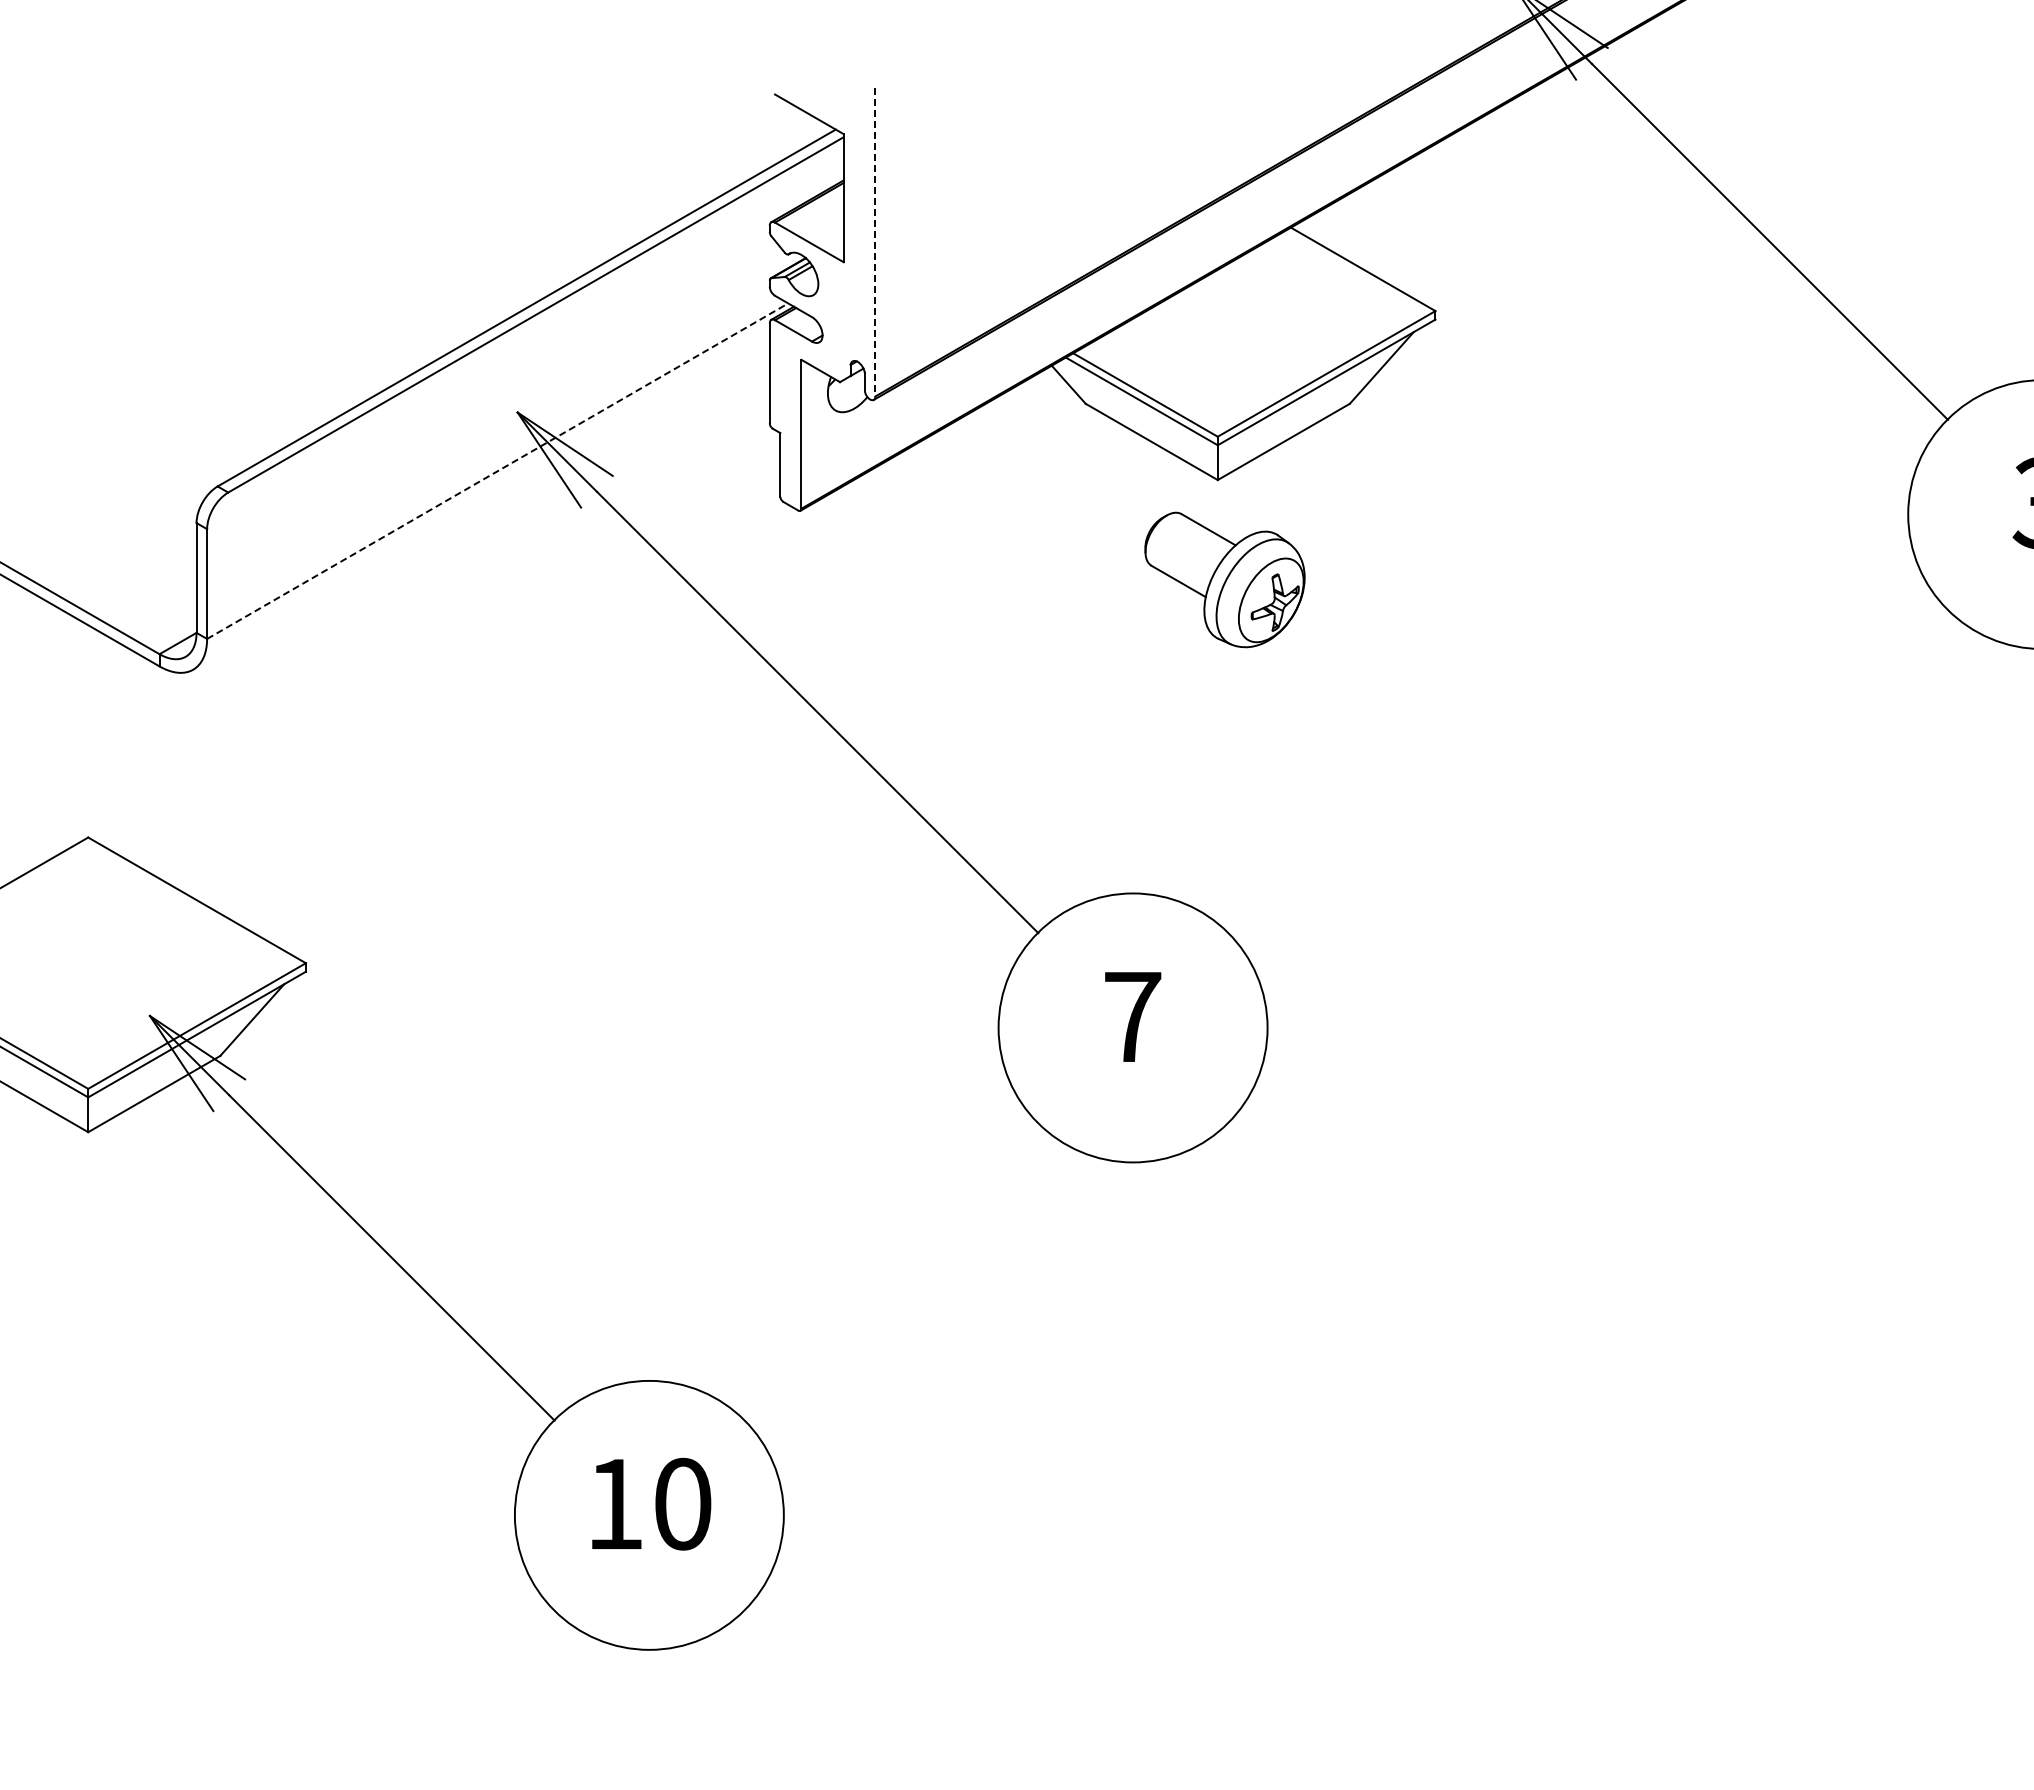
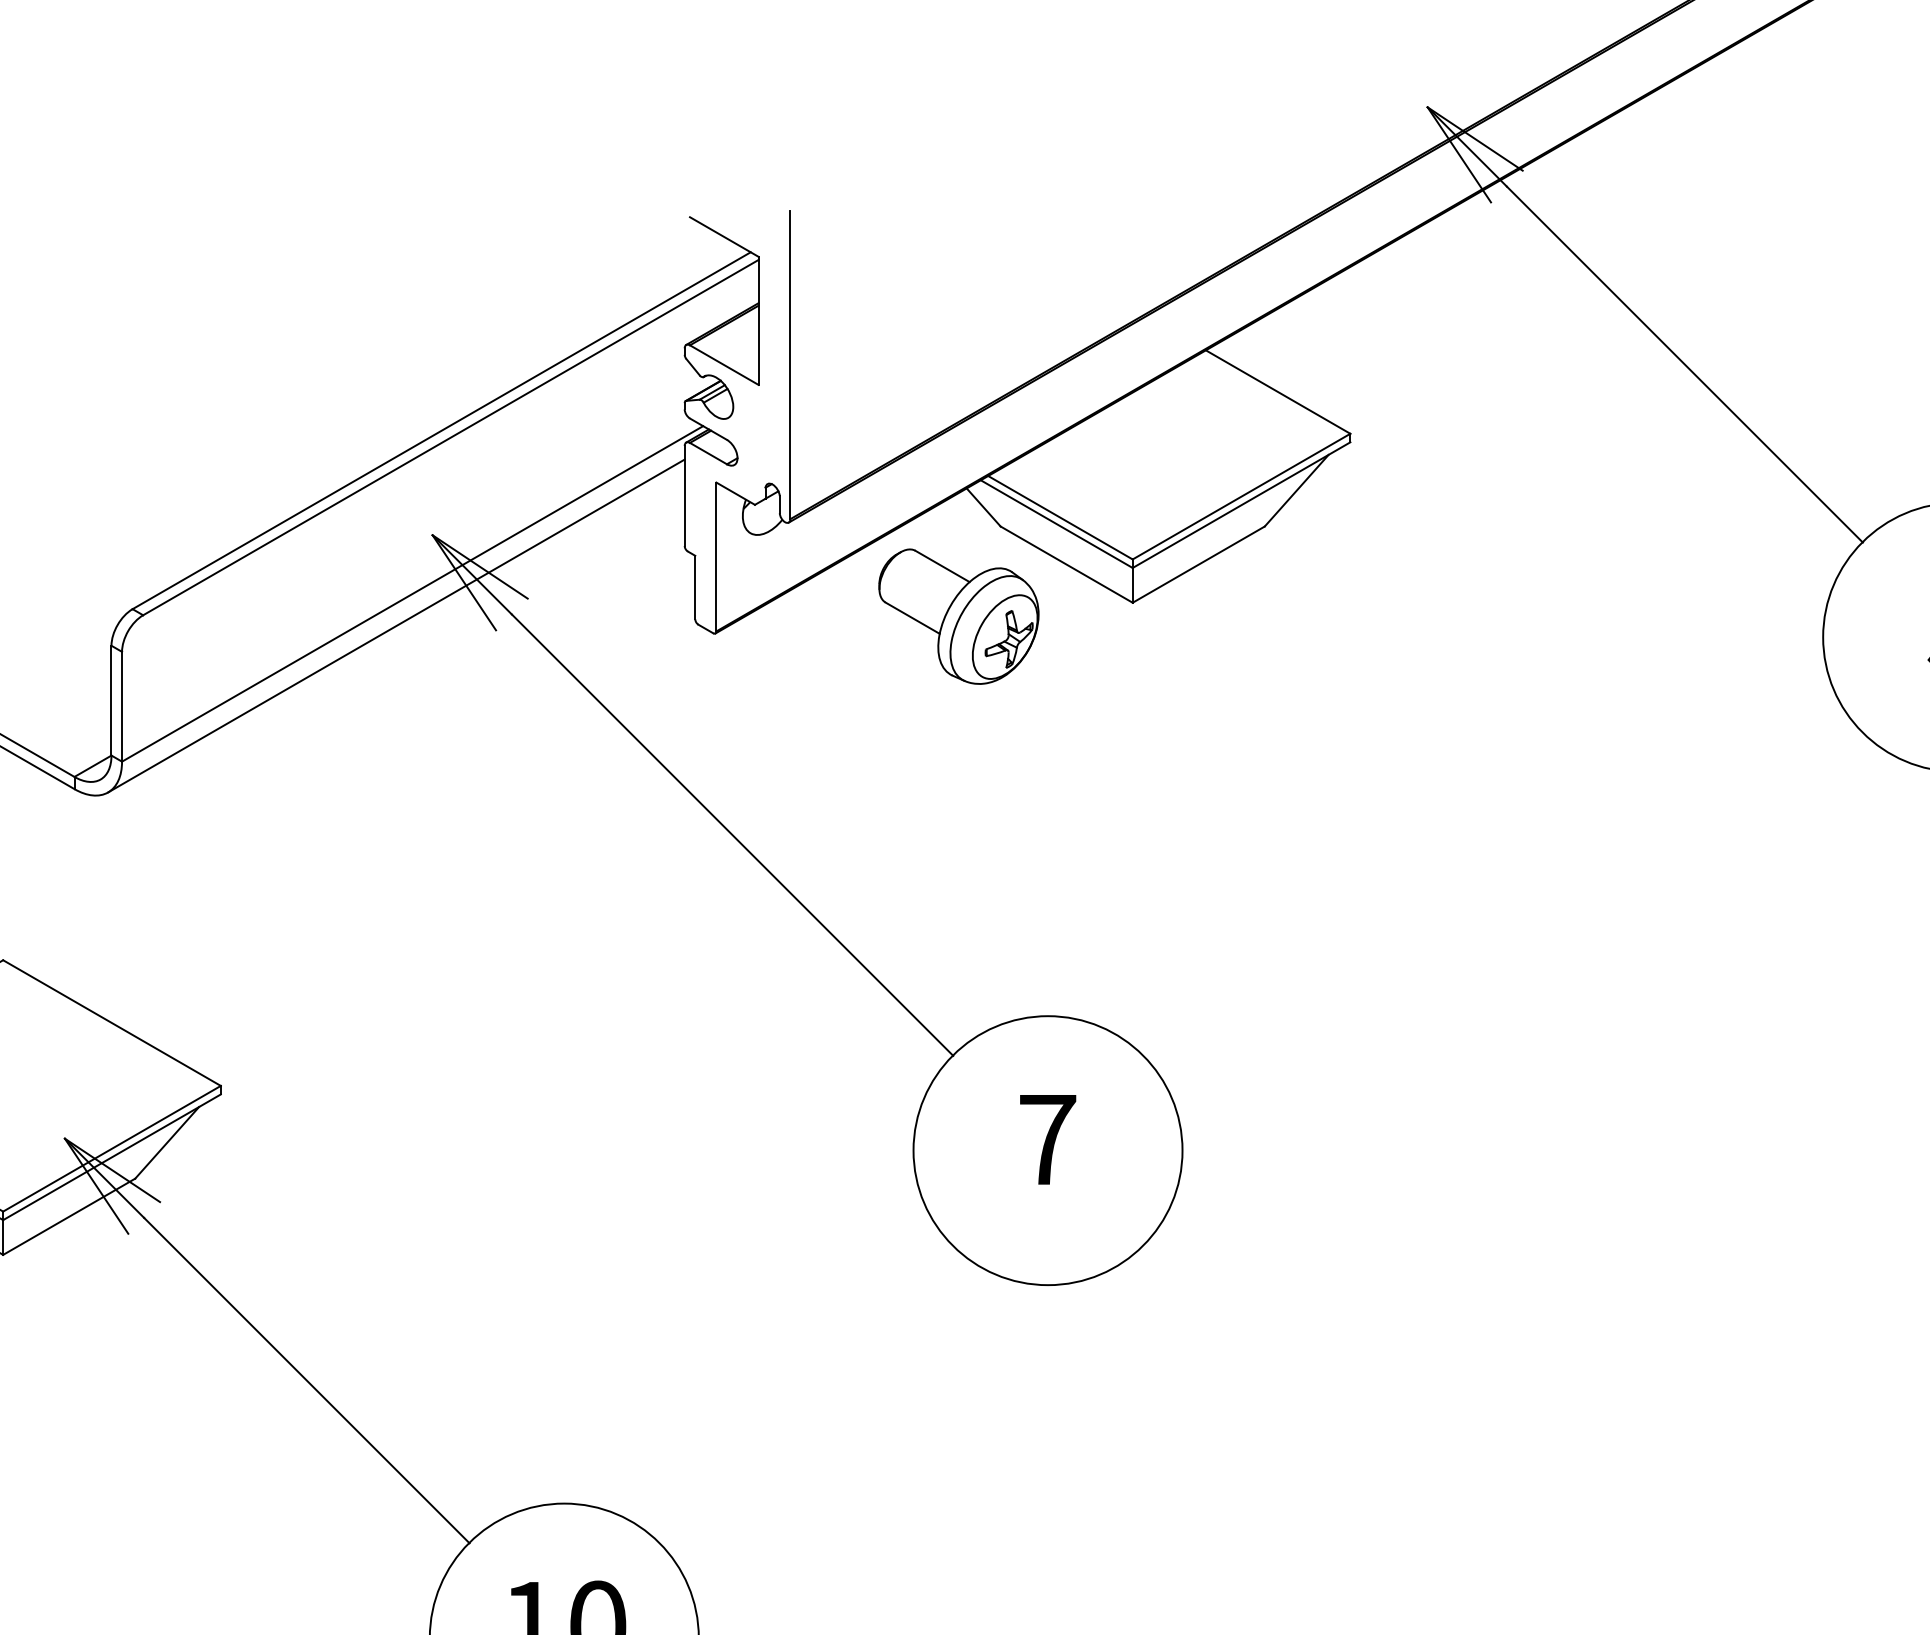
line: (875, 242) -> (790, 365), dashed -> solid
line: (497, 471) -> (412, 594), dashed -> solid
line: (481, 502) -> (396, 625), added
part: (1224, 579) -> (958, 616), moved

